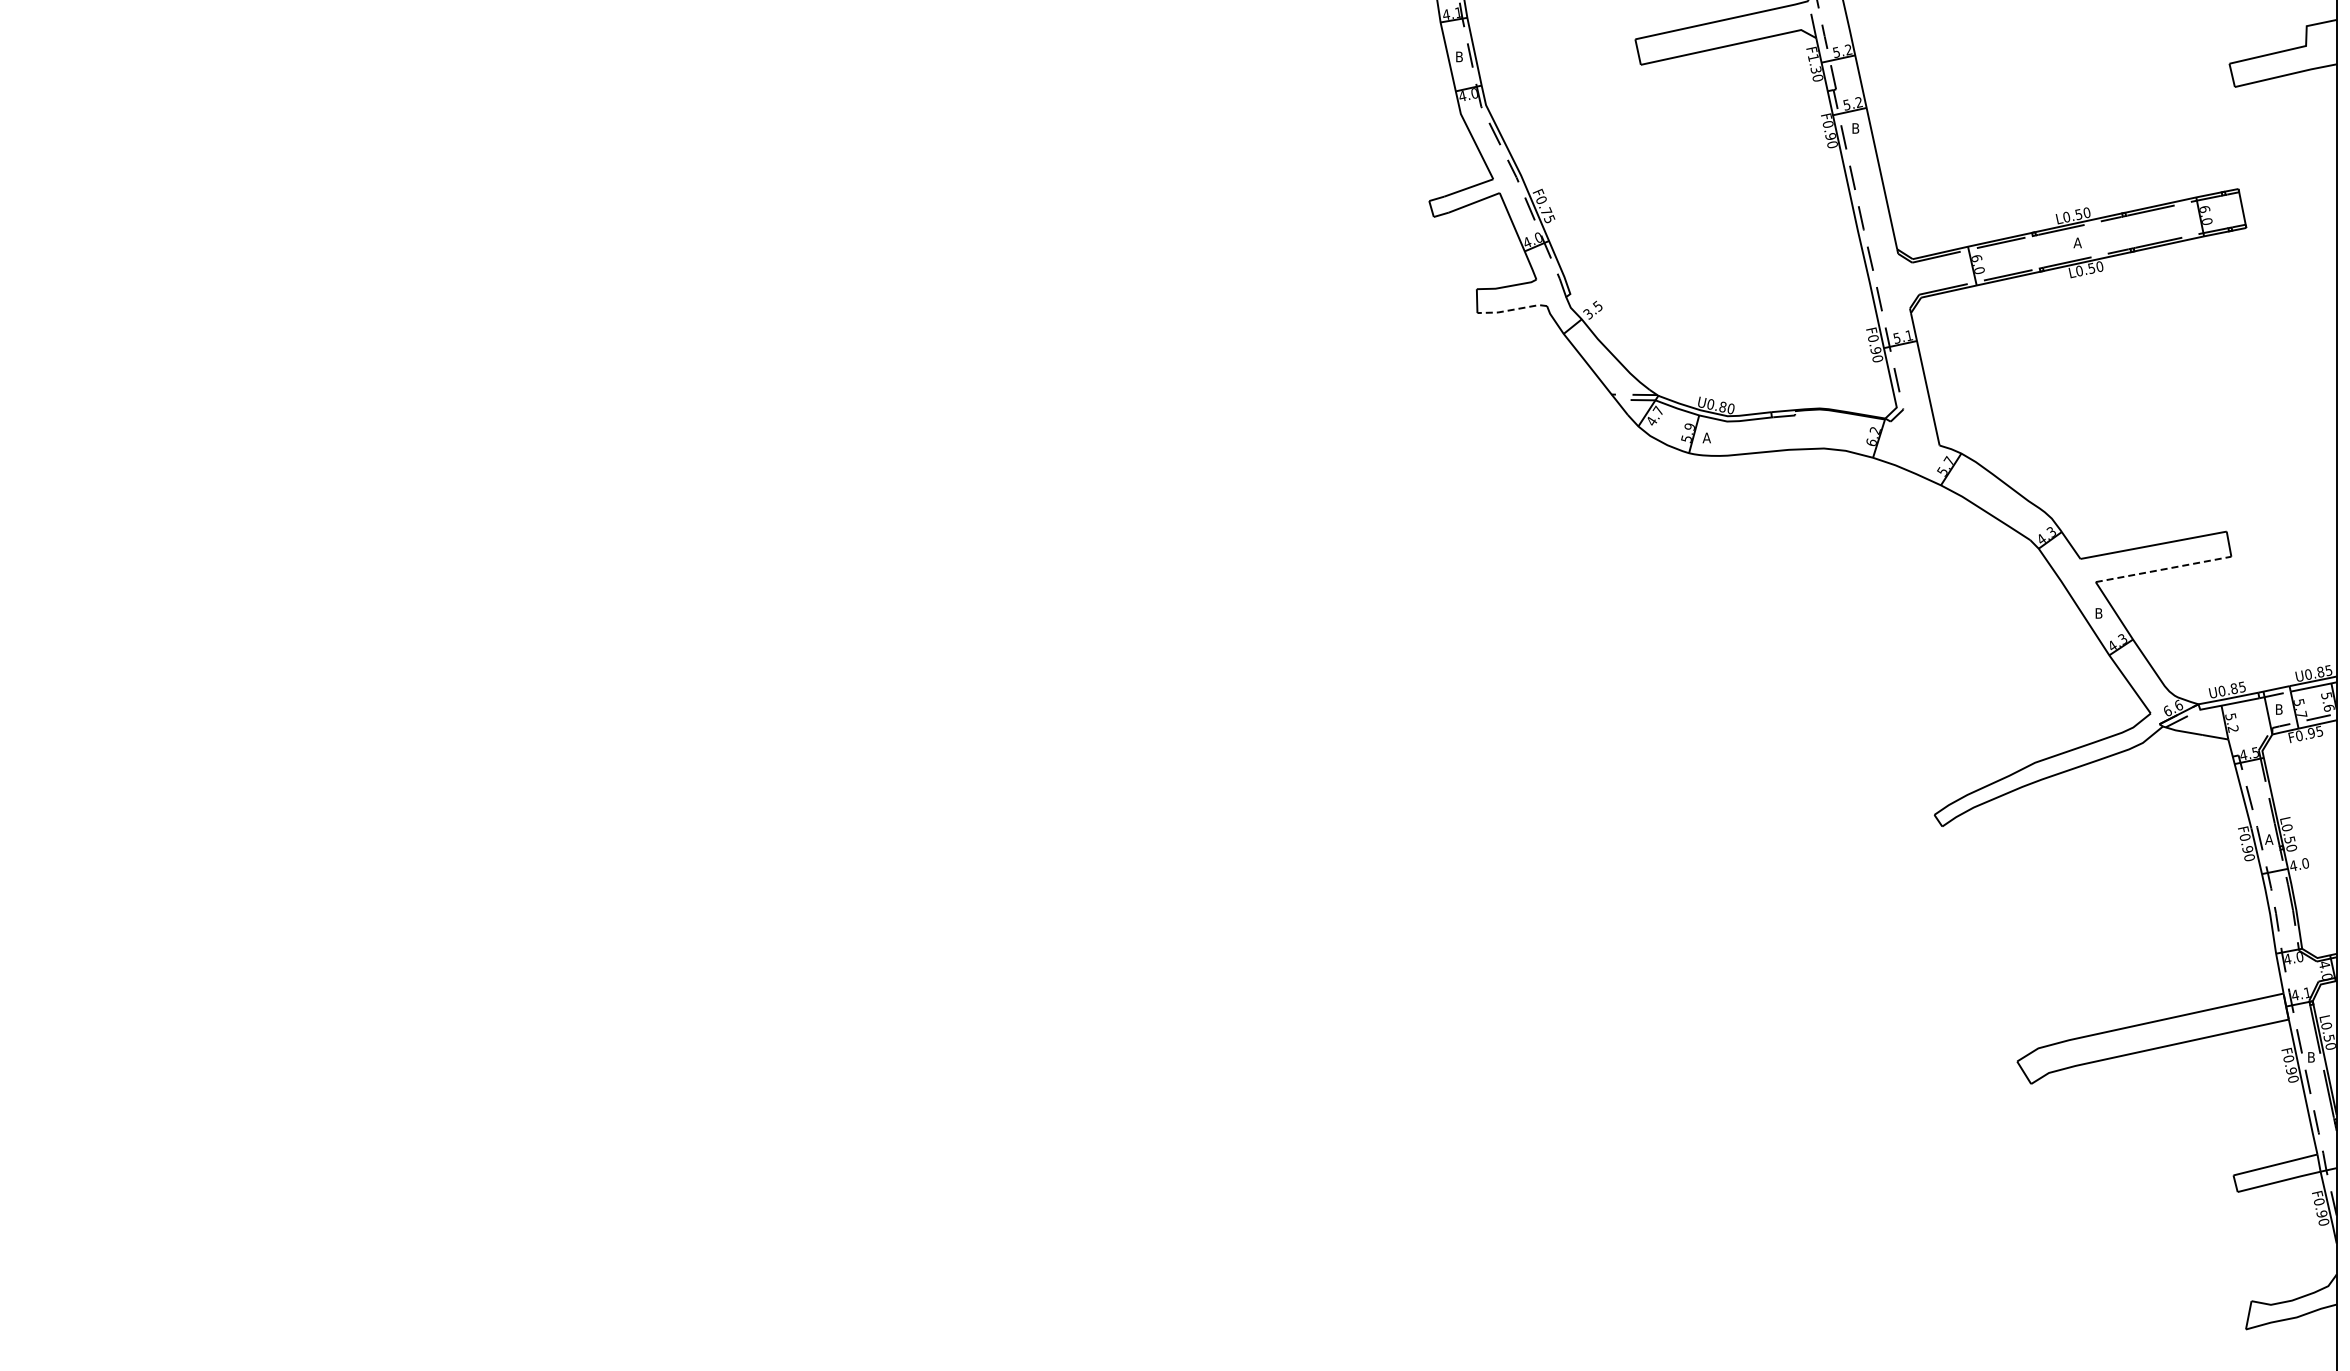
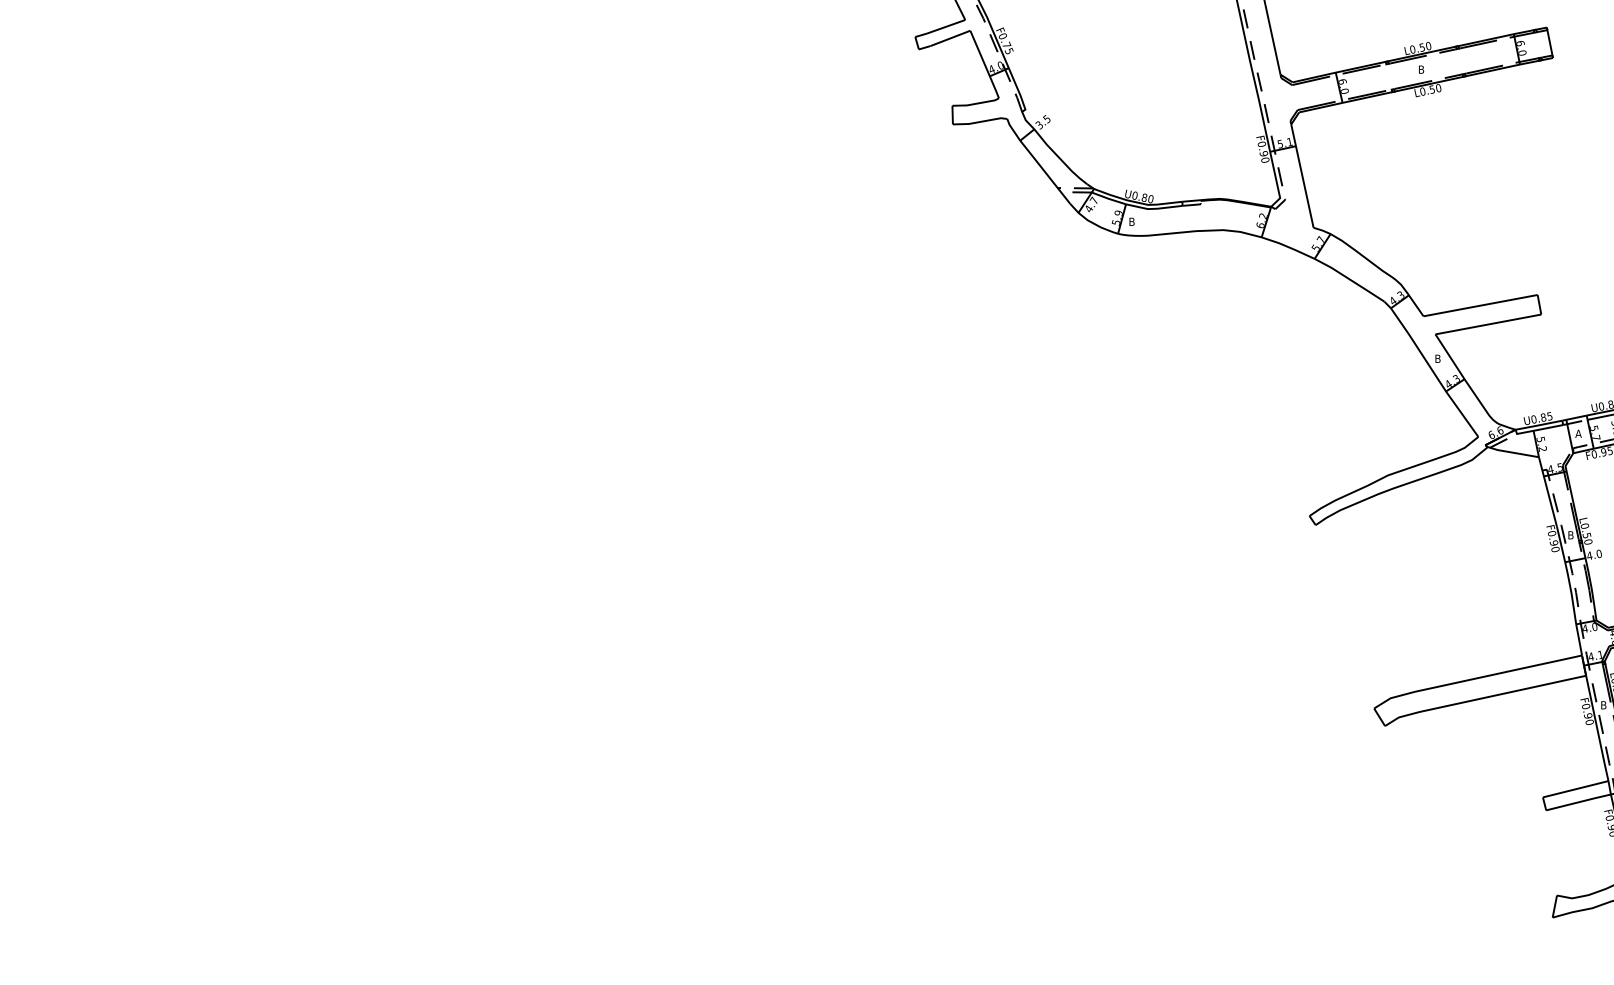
text: (2077, 242) -> (1421, 69), A -> B
line: (1512, 309) -> (980, 121), dashed -> solid
text: (1706, 437) -> (1131, 221), A -> B
line: (2163, 569) -> (1488, 324), dashed -> solid
text: (2279, 709) -> (1578, 433), B -> A
text: (2269, 839) -> (1571, 535), A -> B

